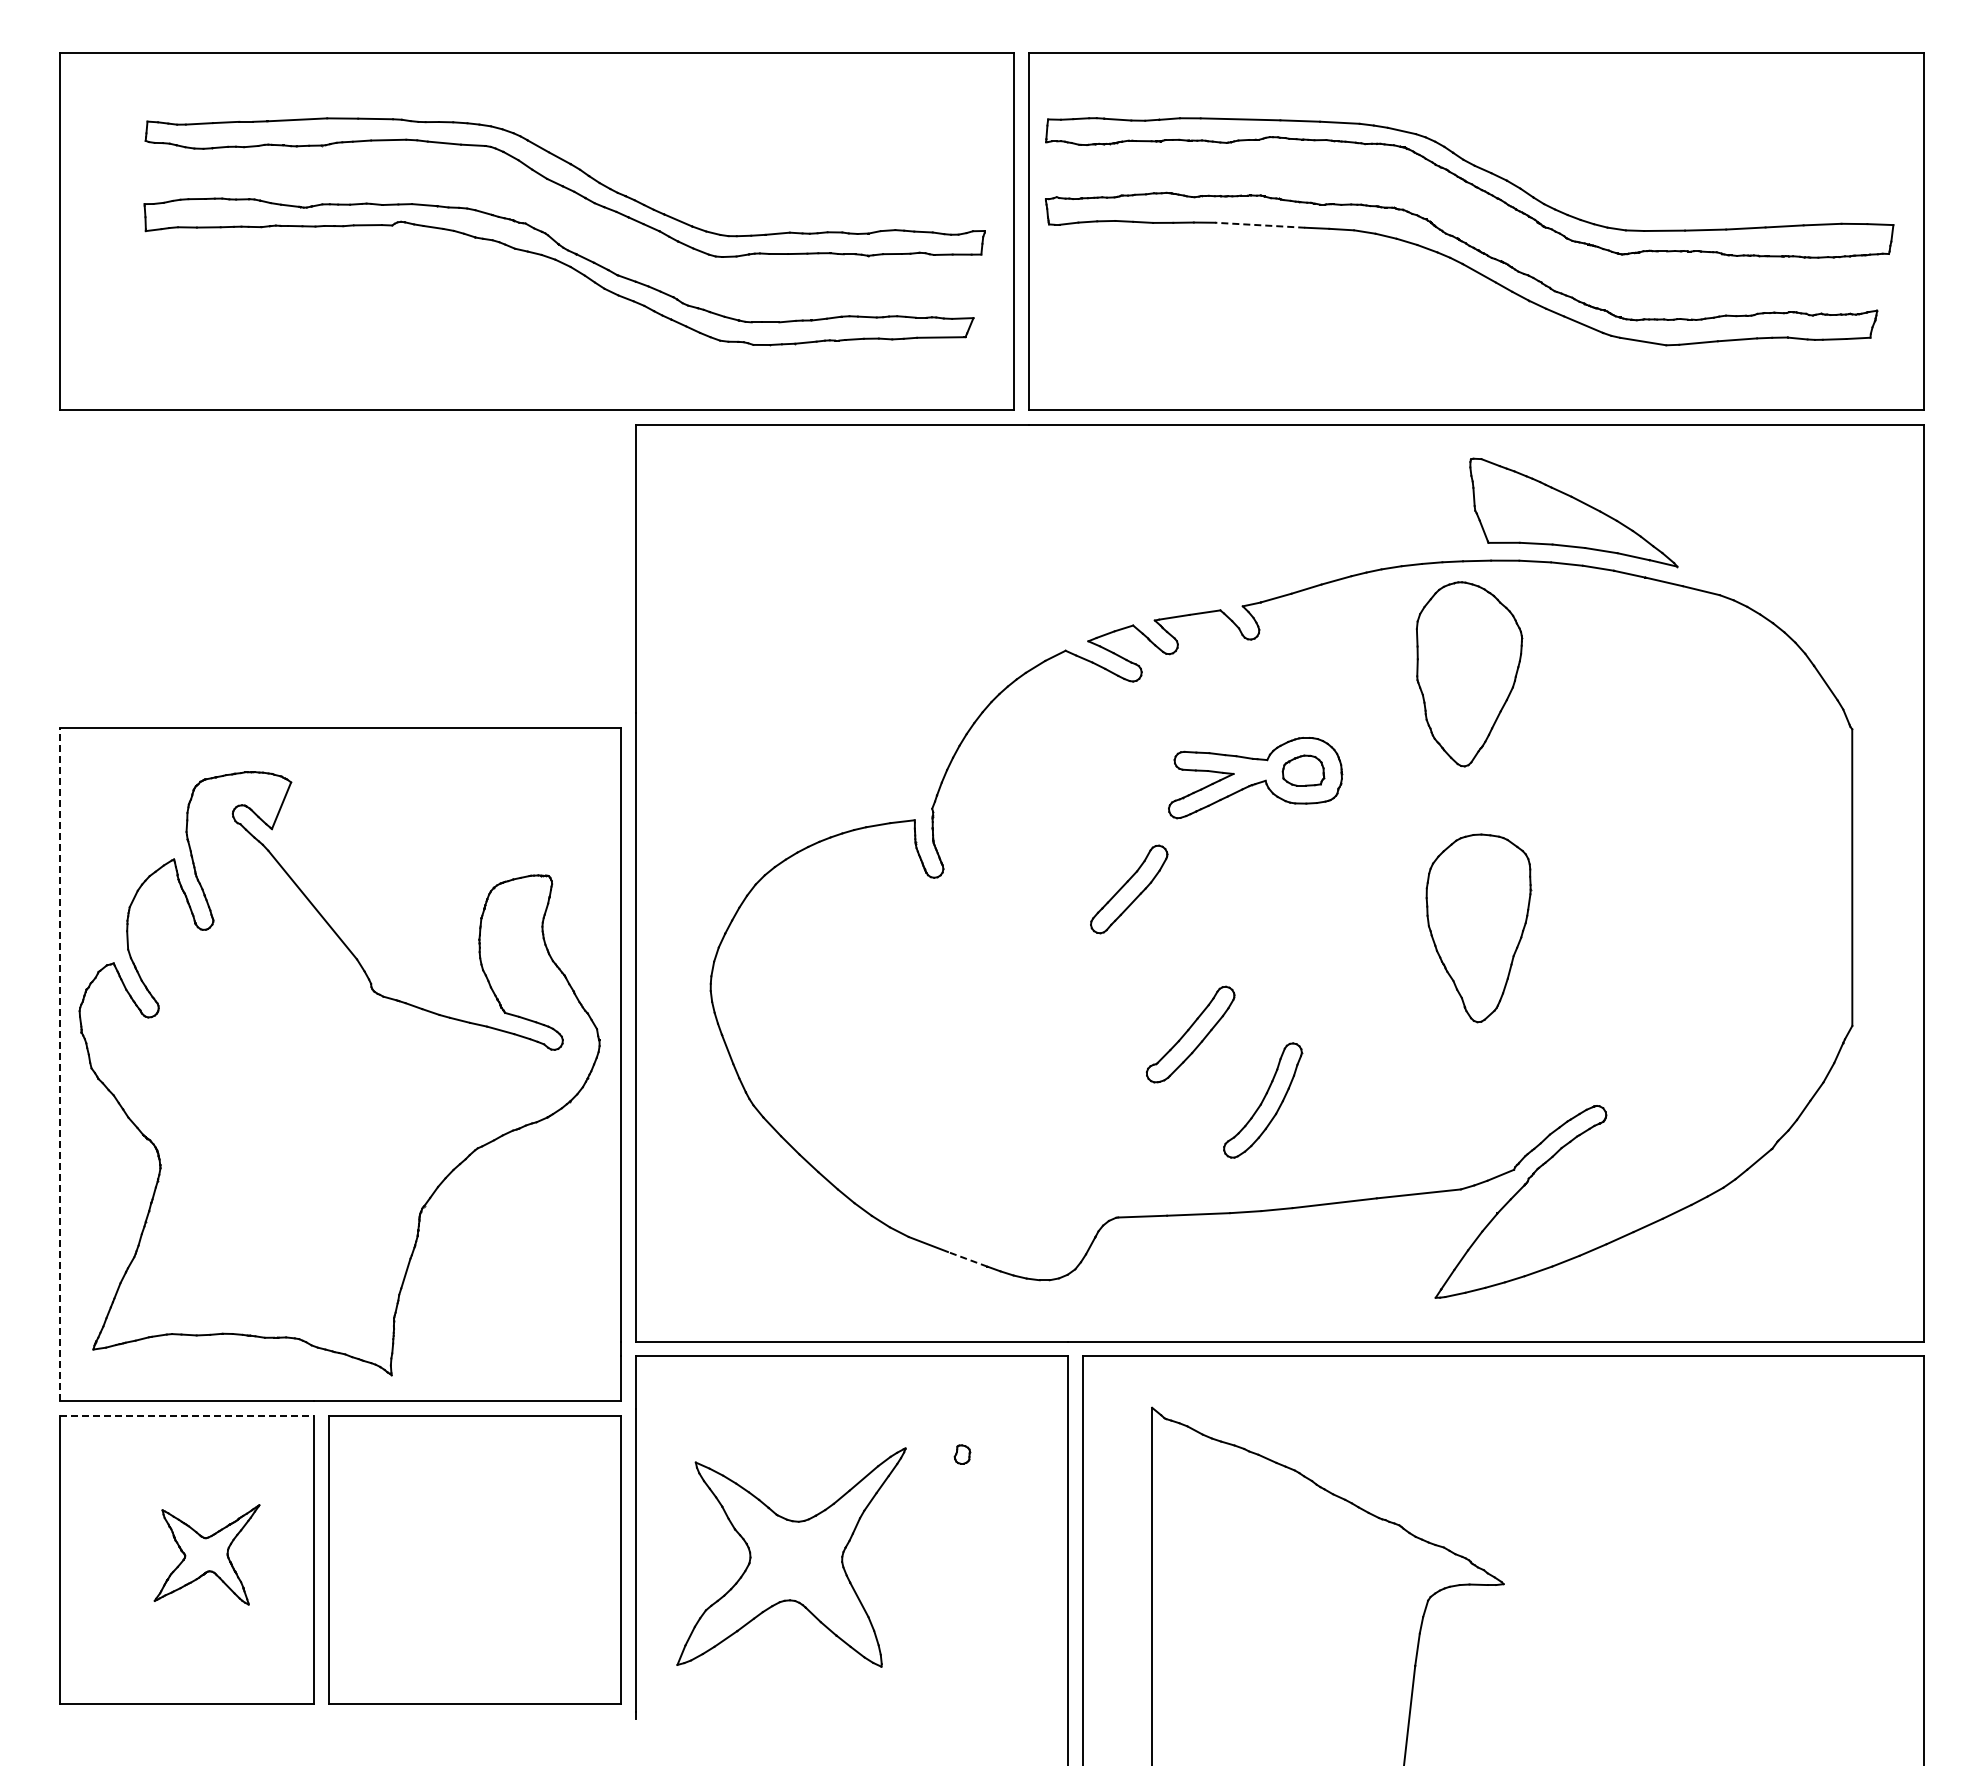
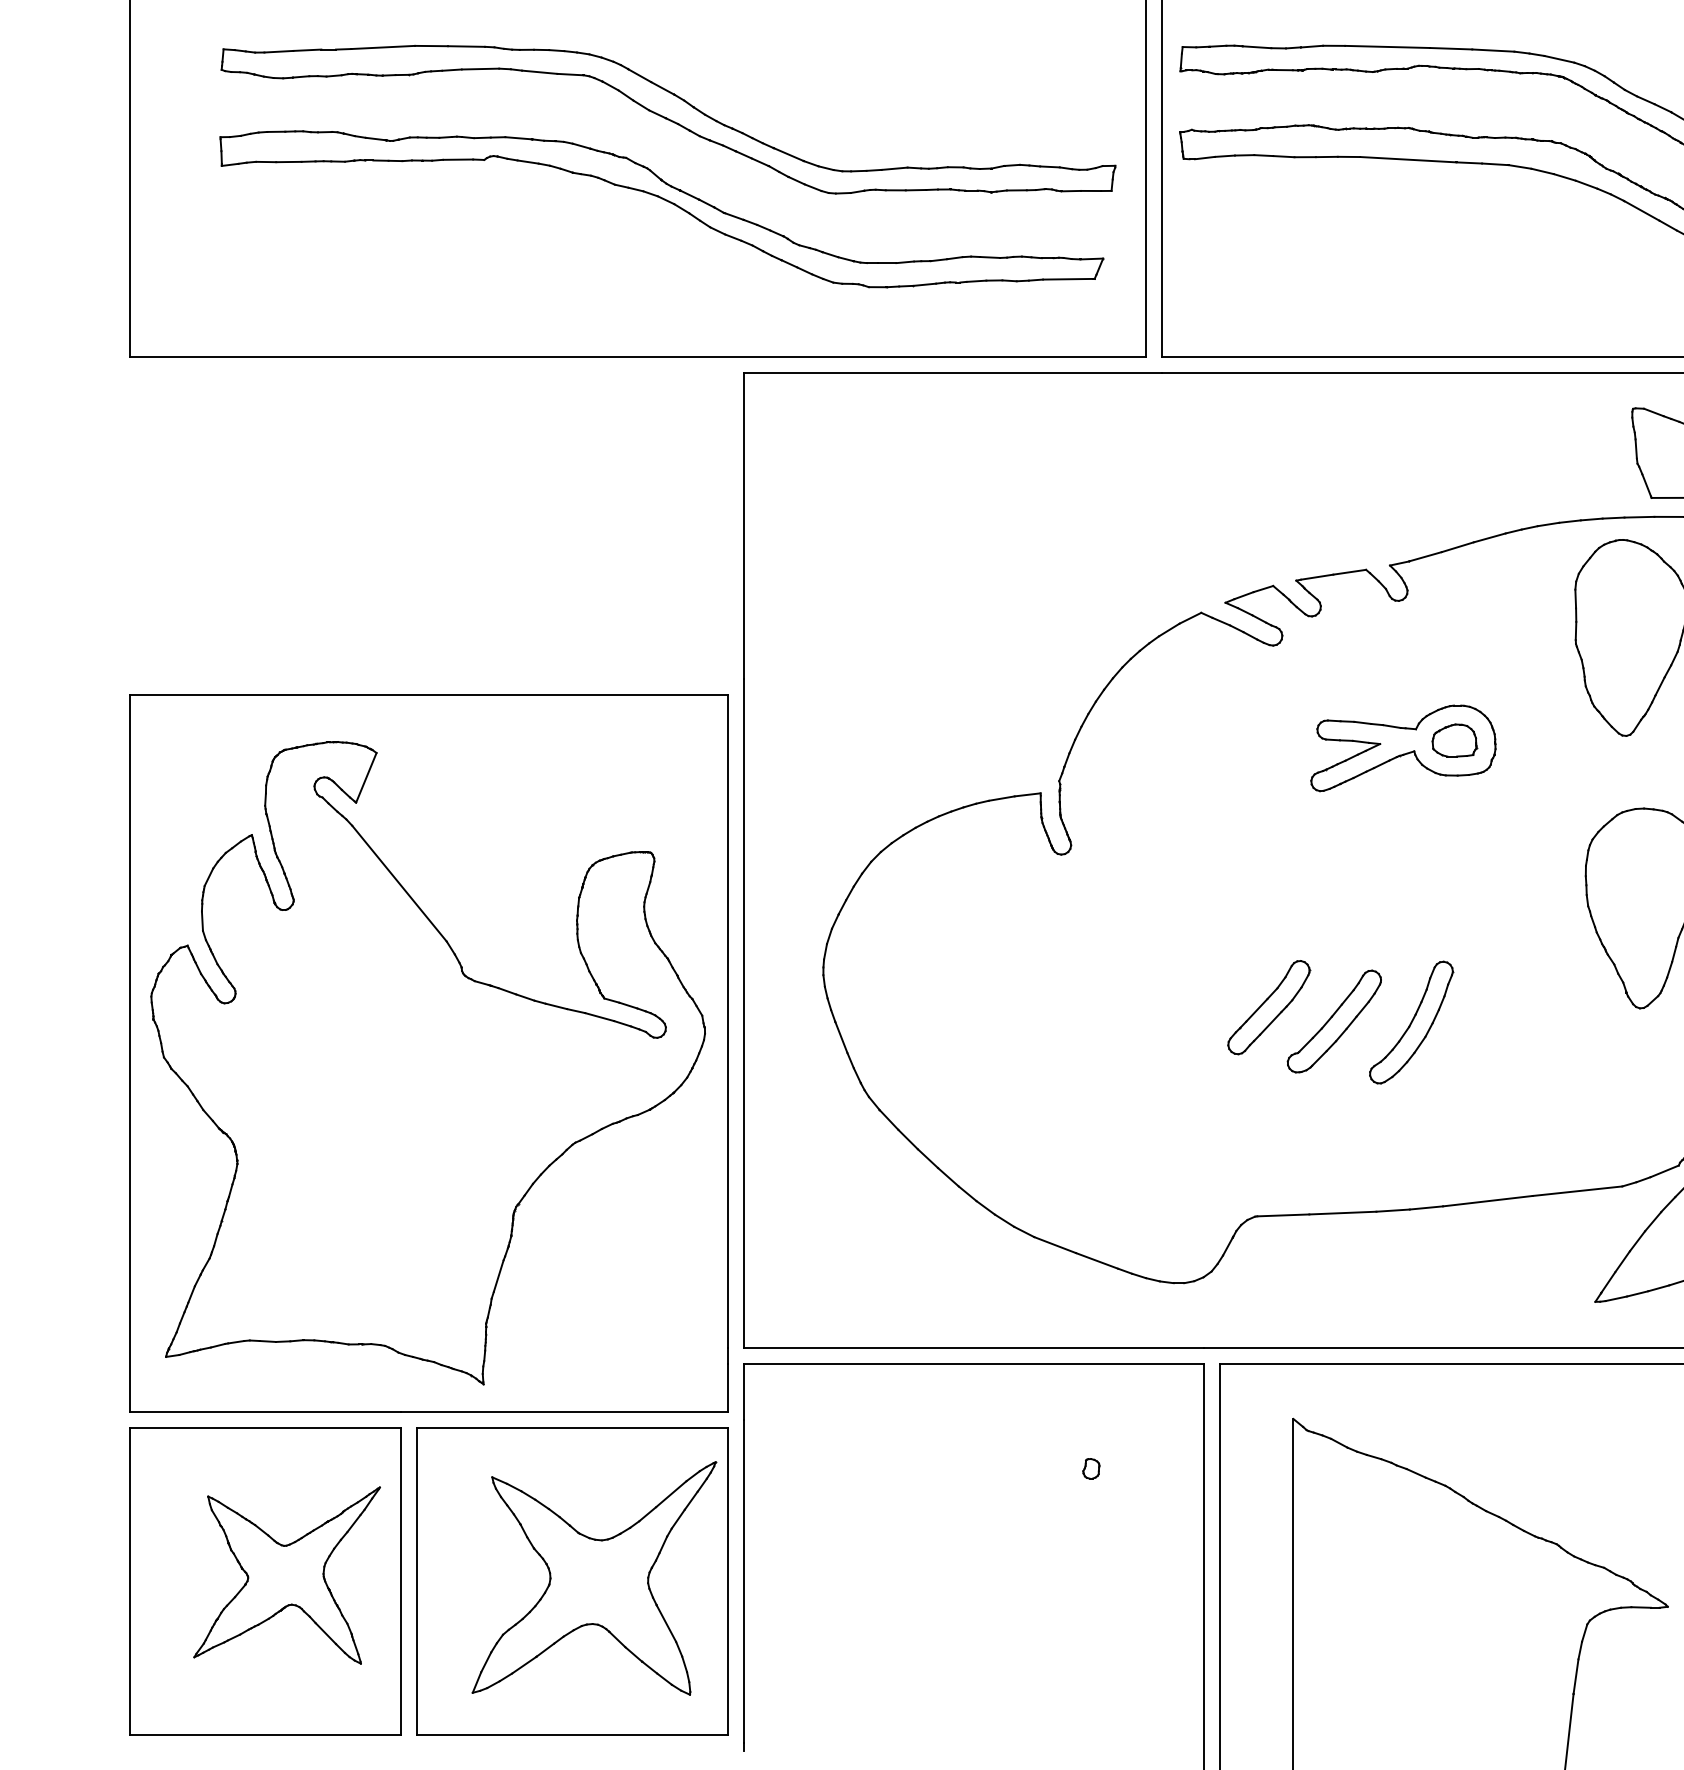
line: (1259, 225) -> (1407, 159), dashed -> solid
part: (1129, 889) -> (1269, 1007), moved
line: (59, 1064) -> (129, 1053), dashed -> solid
part: (1263, 1100) -> (1412, 1022), moved
line: (967, 1259) -> (1096, 1261), dashed -> solid
line: (187, 1416) -> (266, 1428), dashed -> solid
part: (206, 1554) -> (286, 1575), size x1.67
part: (791, 1557) -> (594, 1578), moved

